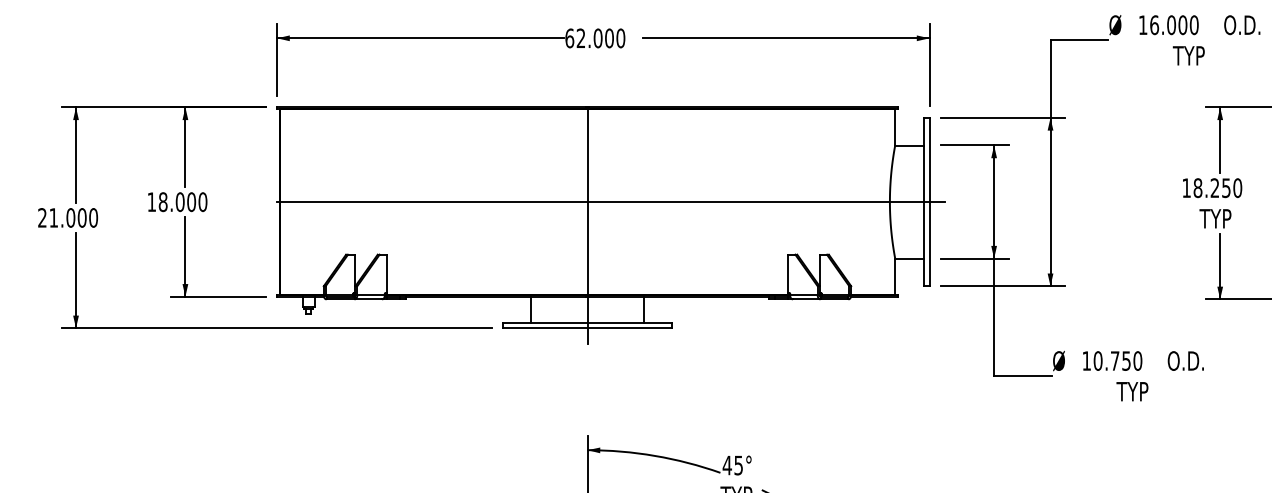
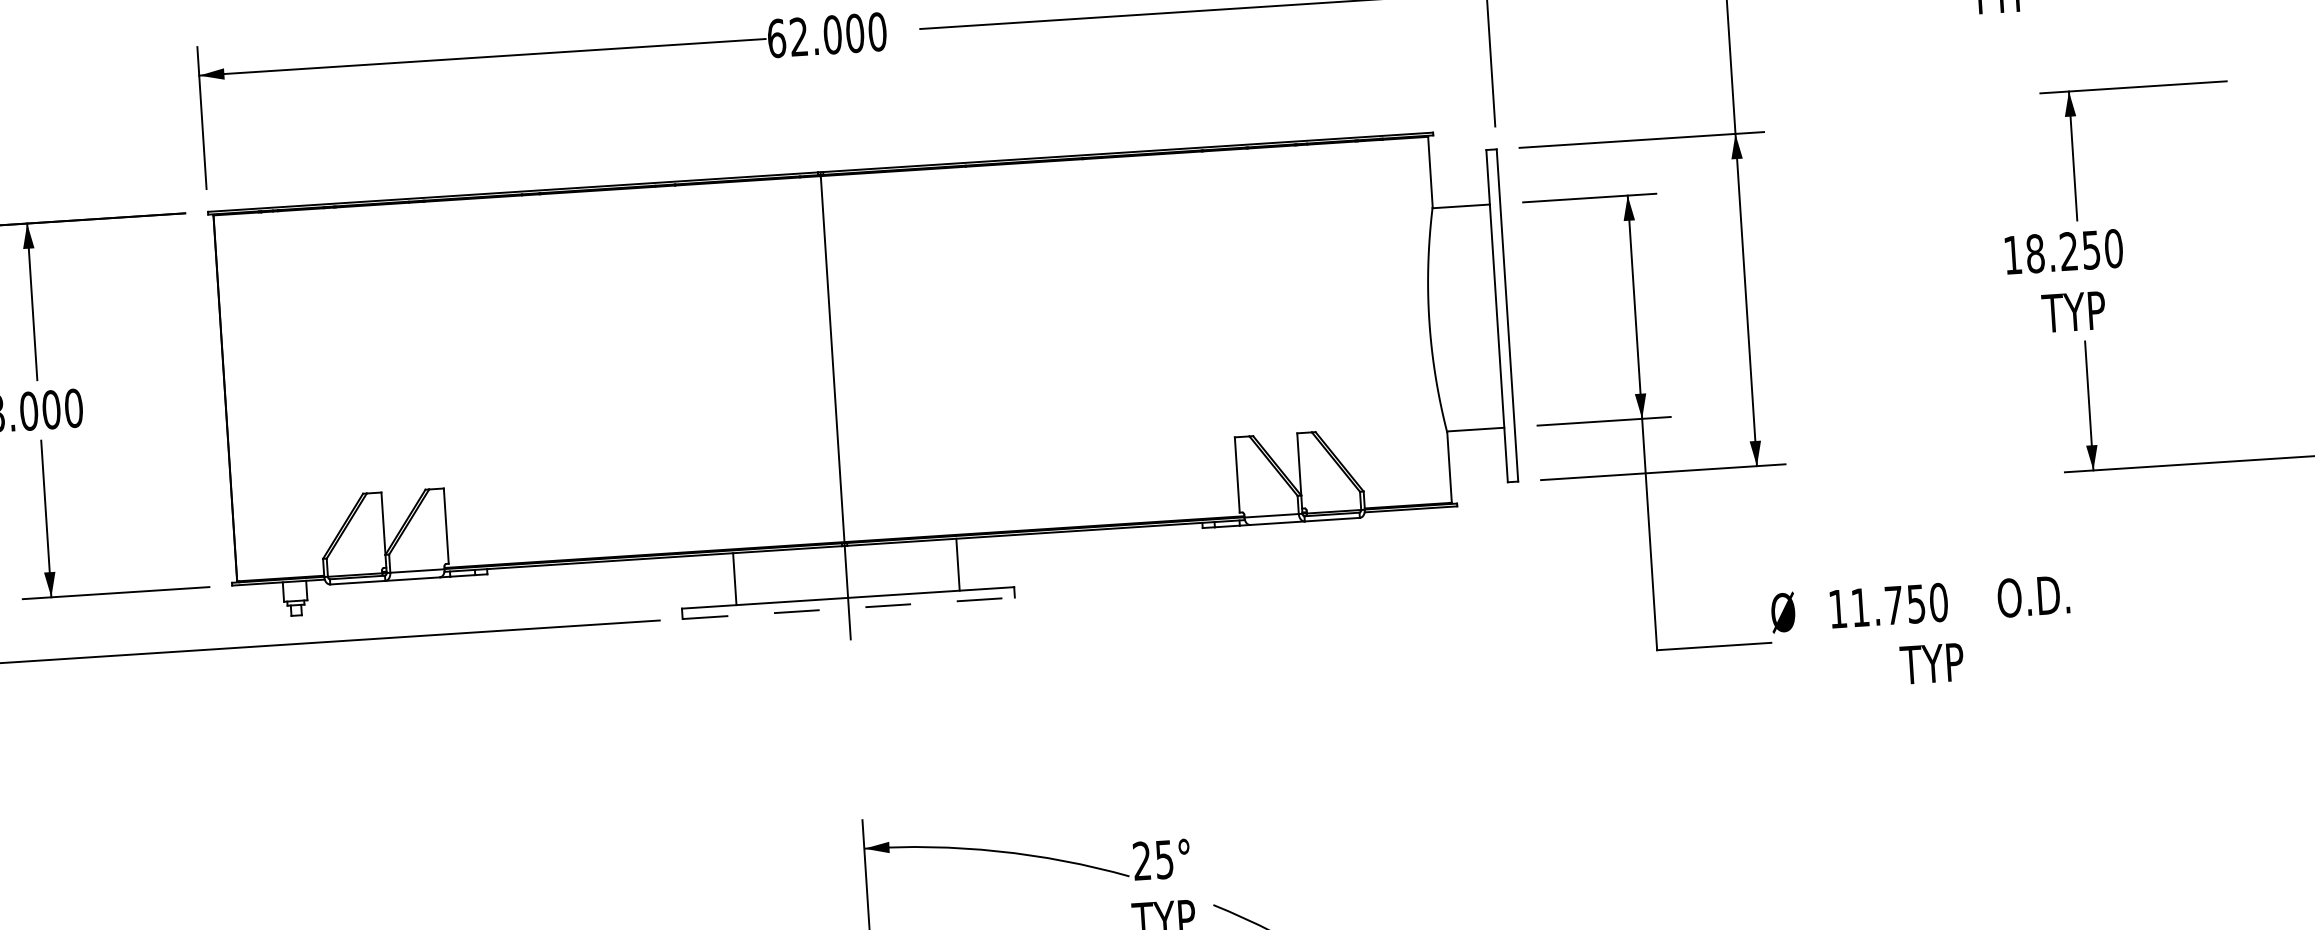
line: (611, 202) -> (880, 356), removed
line: (588, 328) -> (850, 608), solid -> dashed
text: (1097, 360) -> (1859, 606), 10.750 -> 11.750
text: (727, 465) -> (1142, 861), 45° -> 25°

